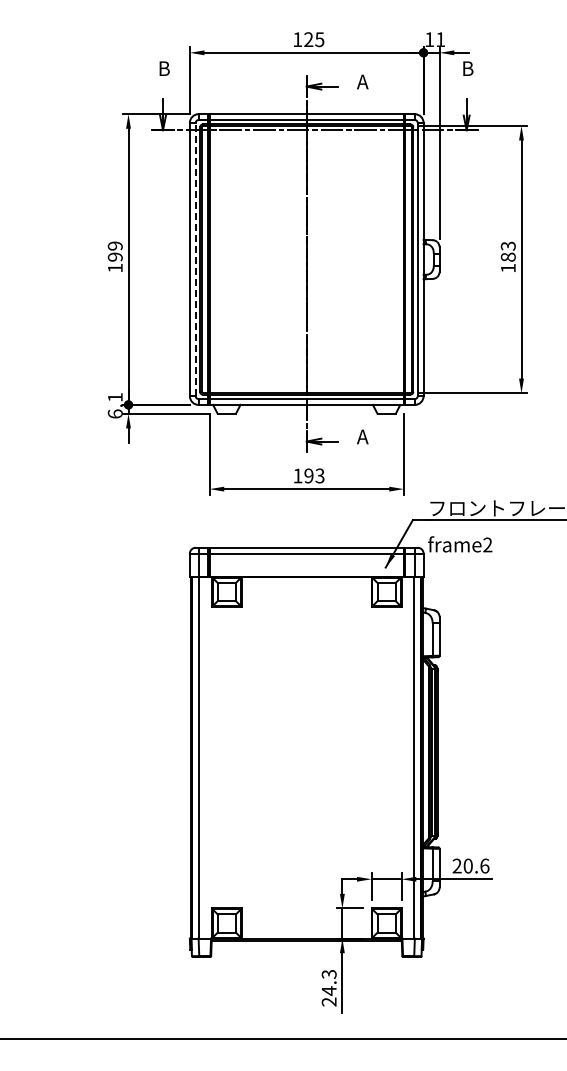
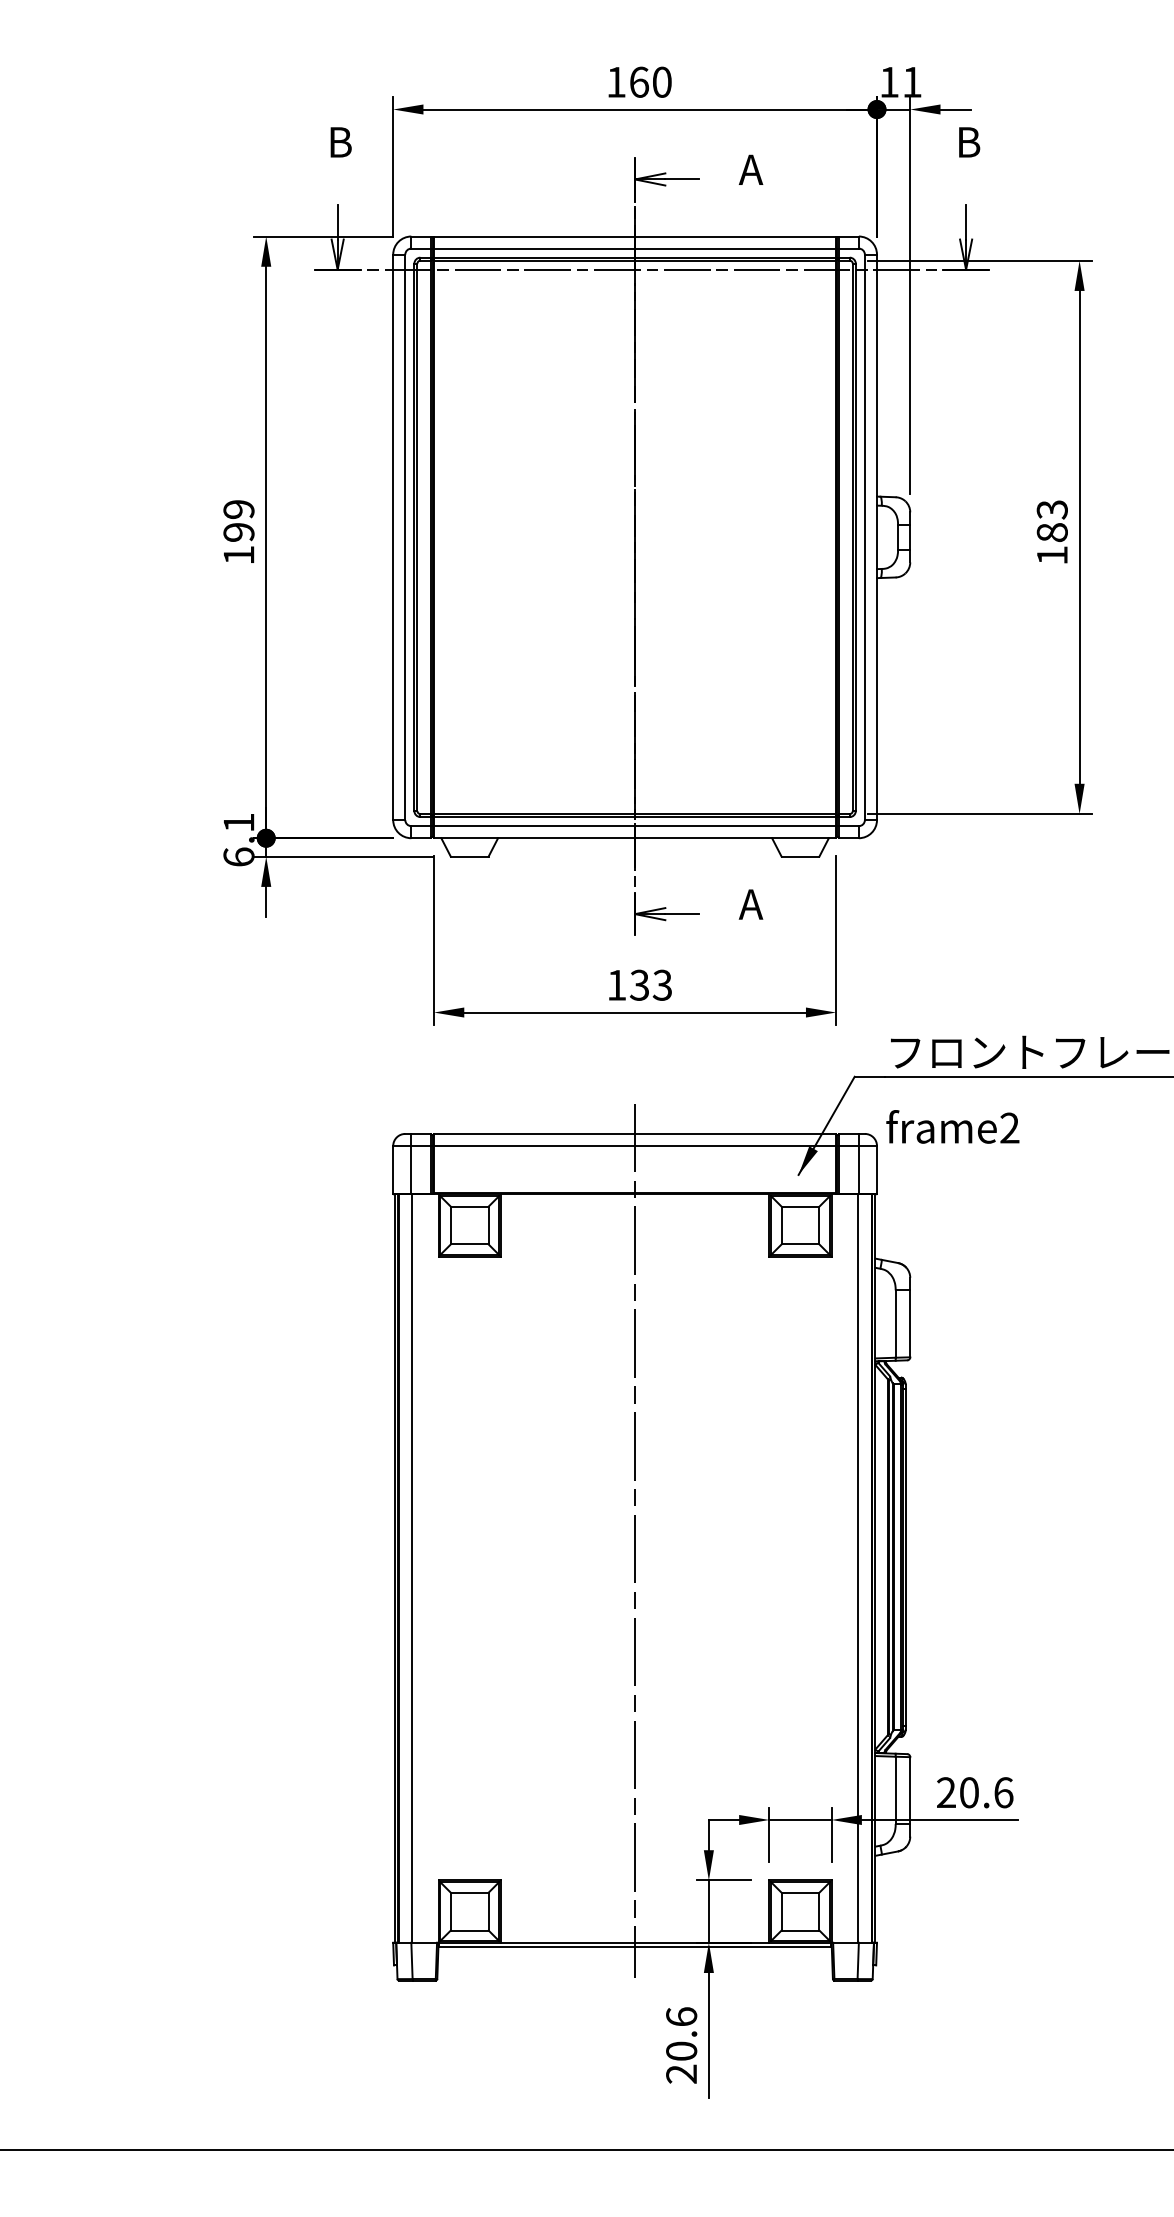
text: (314, 39) -> (651, 81), 125 -> 160
line: (195, 259) -> (404, 537), dashed -> solid
text: (308, 475) -> (638, 984), 193 -> 133
line: (306, 744) -> (634, 1541), added
text: (328, 982) -> (680, 2033), 24.3 -> 20.6

